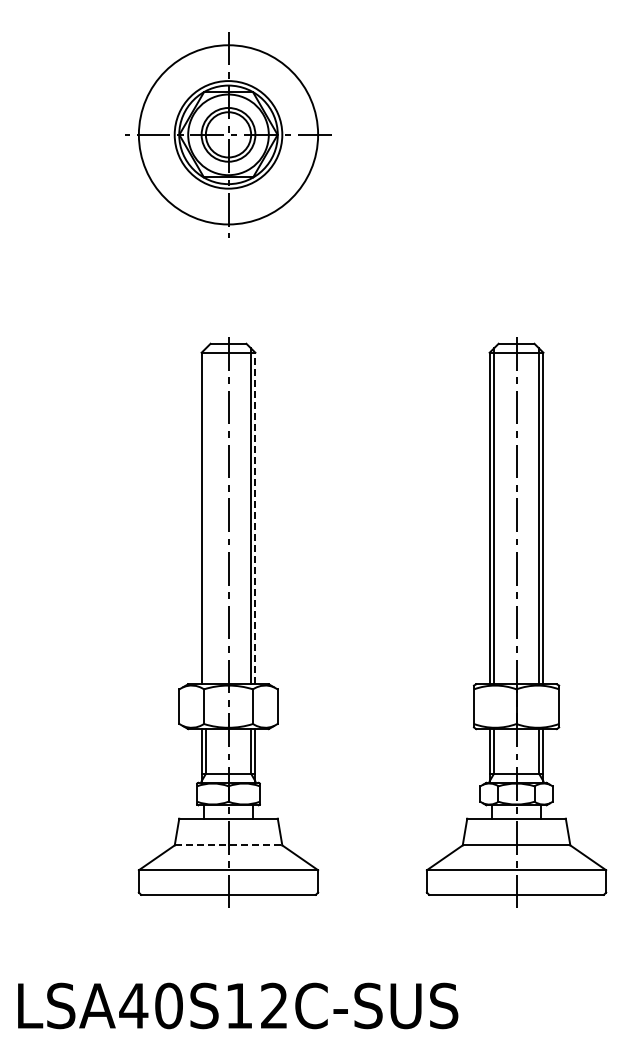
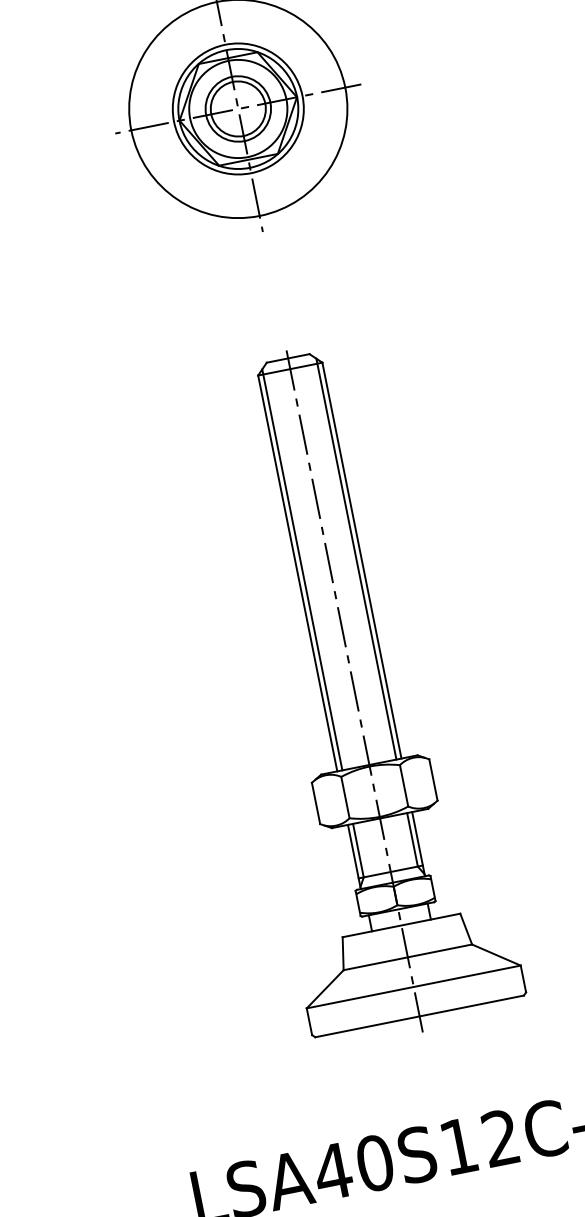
line: (205, 516) -> (301, 570), added
line: (255, 518) -> (362, 560), dashed -> solid
line: (228, 845) -> (407, 957), dashed -> solid

